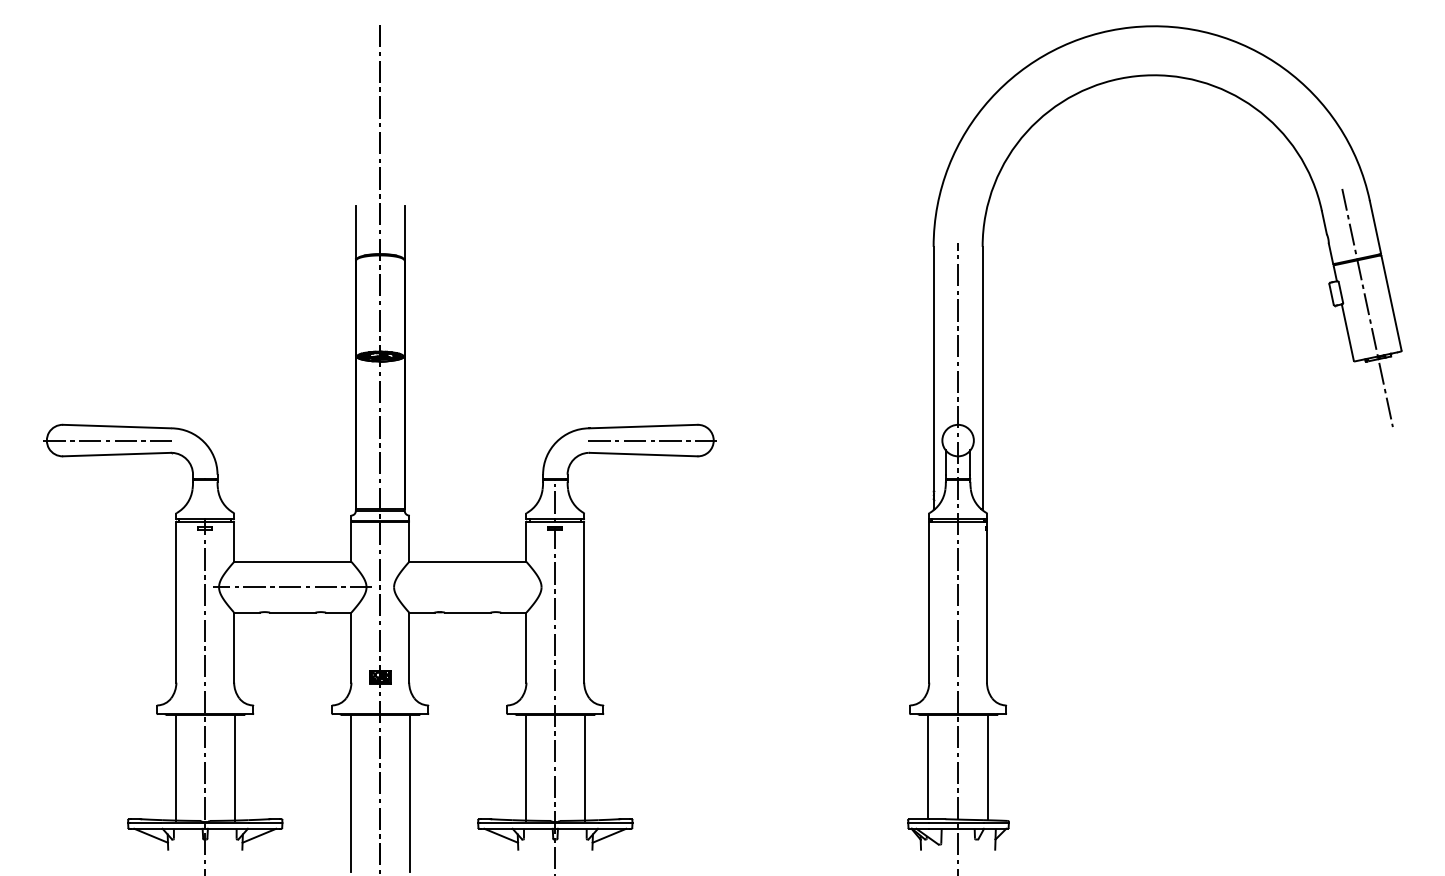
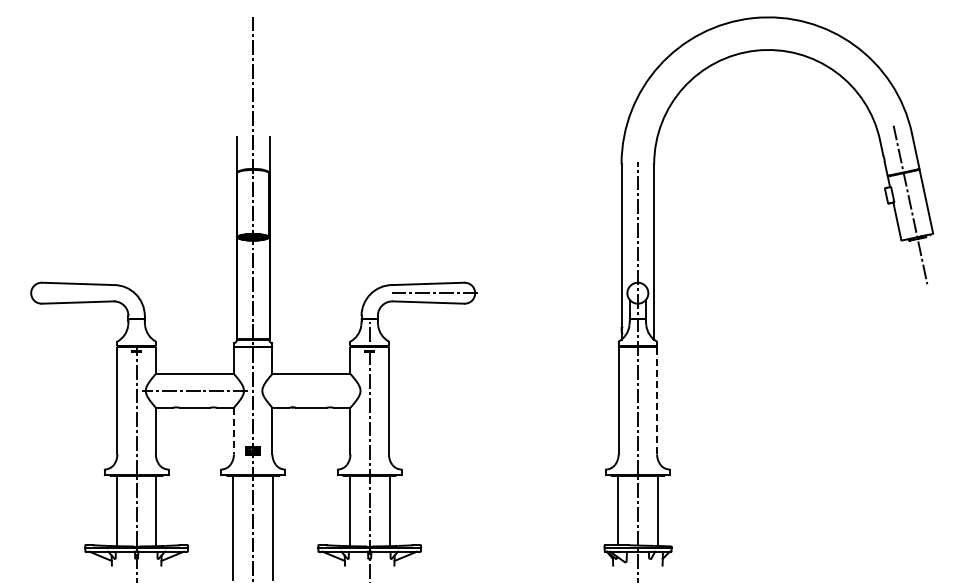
line: (108, 441) -> (72, 293), removed
line: (987, 606) -> (657, 403), solid -> dashed
line: (350, 648) -> (233, 431), solid -> dashed

